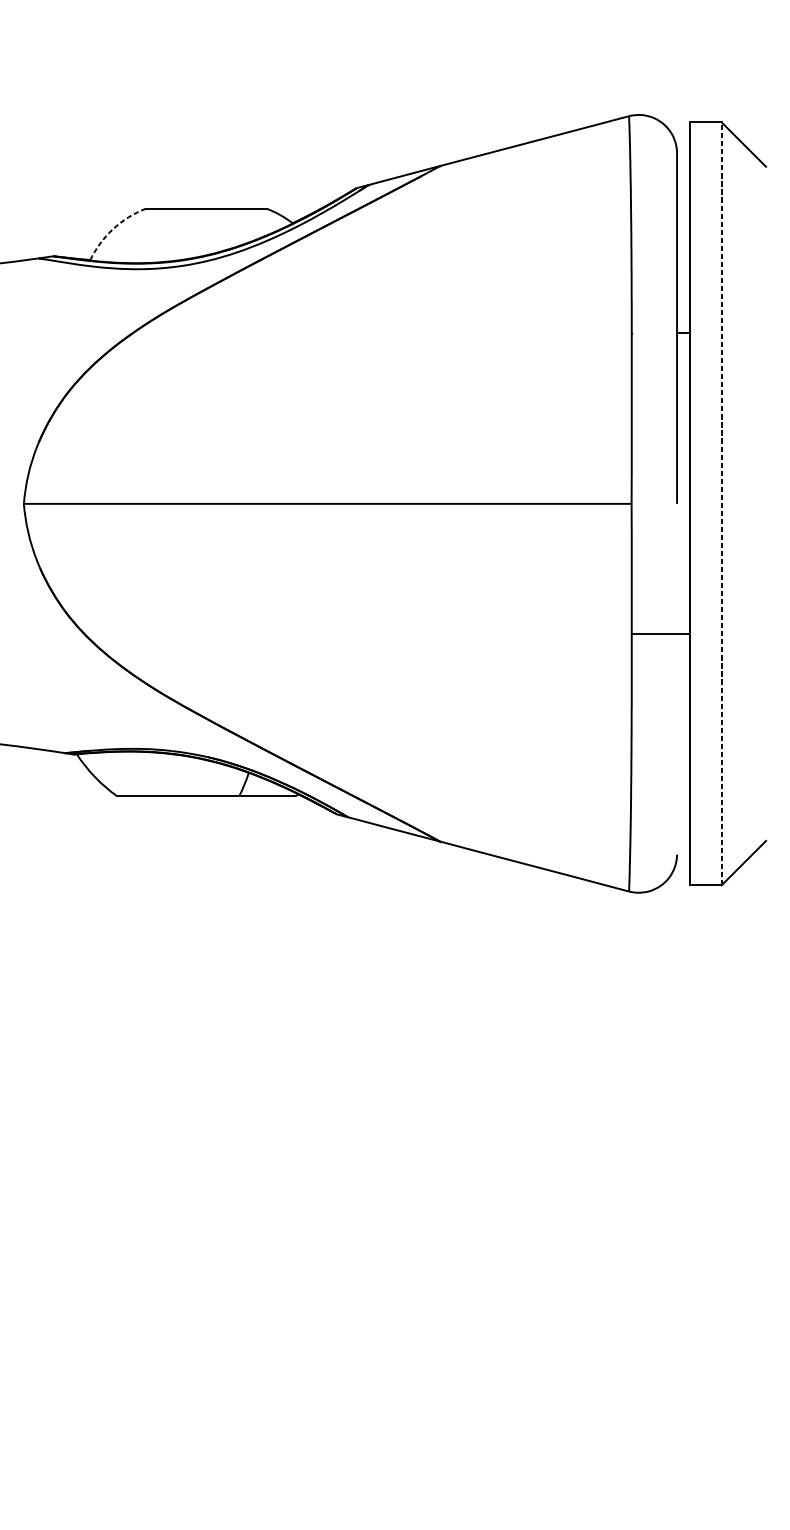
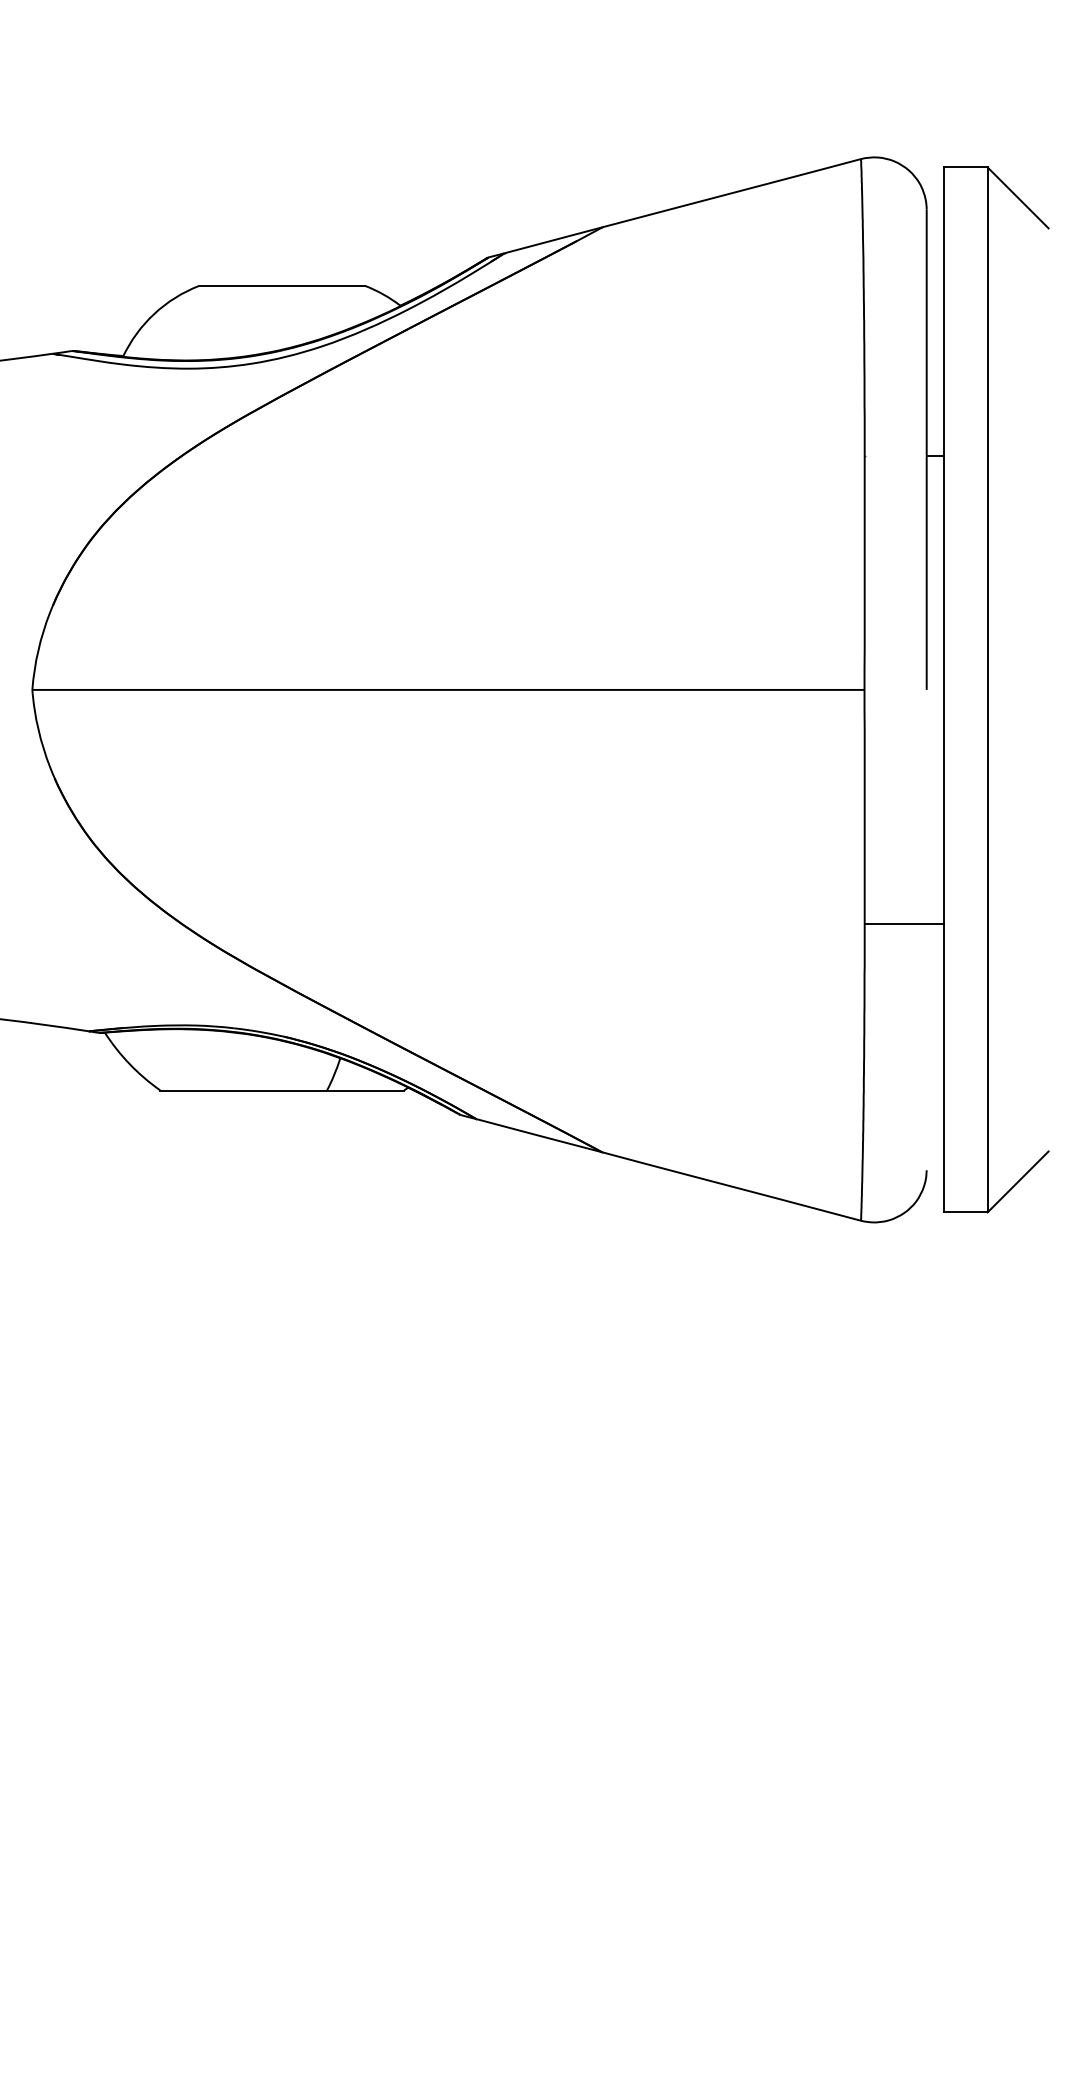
arc: (113, 228) -> (154, 313), dashed -> solid
line: (721, 503) -> (987, 689), dashed -> solid
line: (660, 634) -> (904, 924), moved

